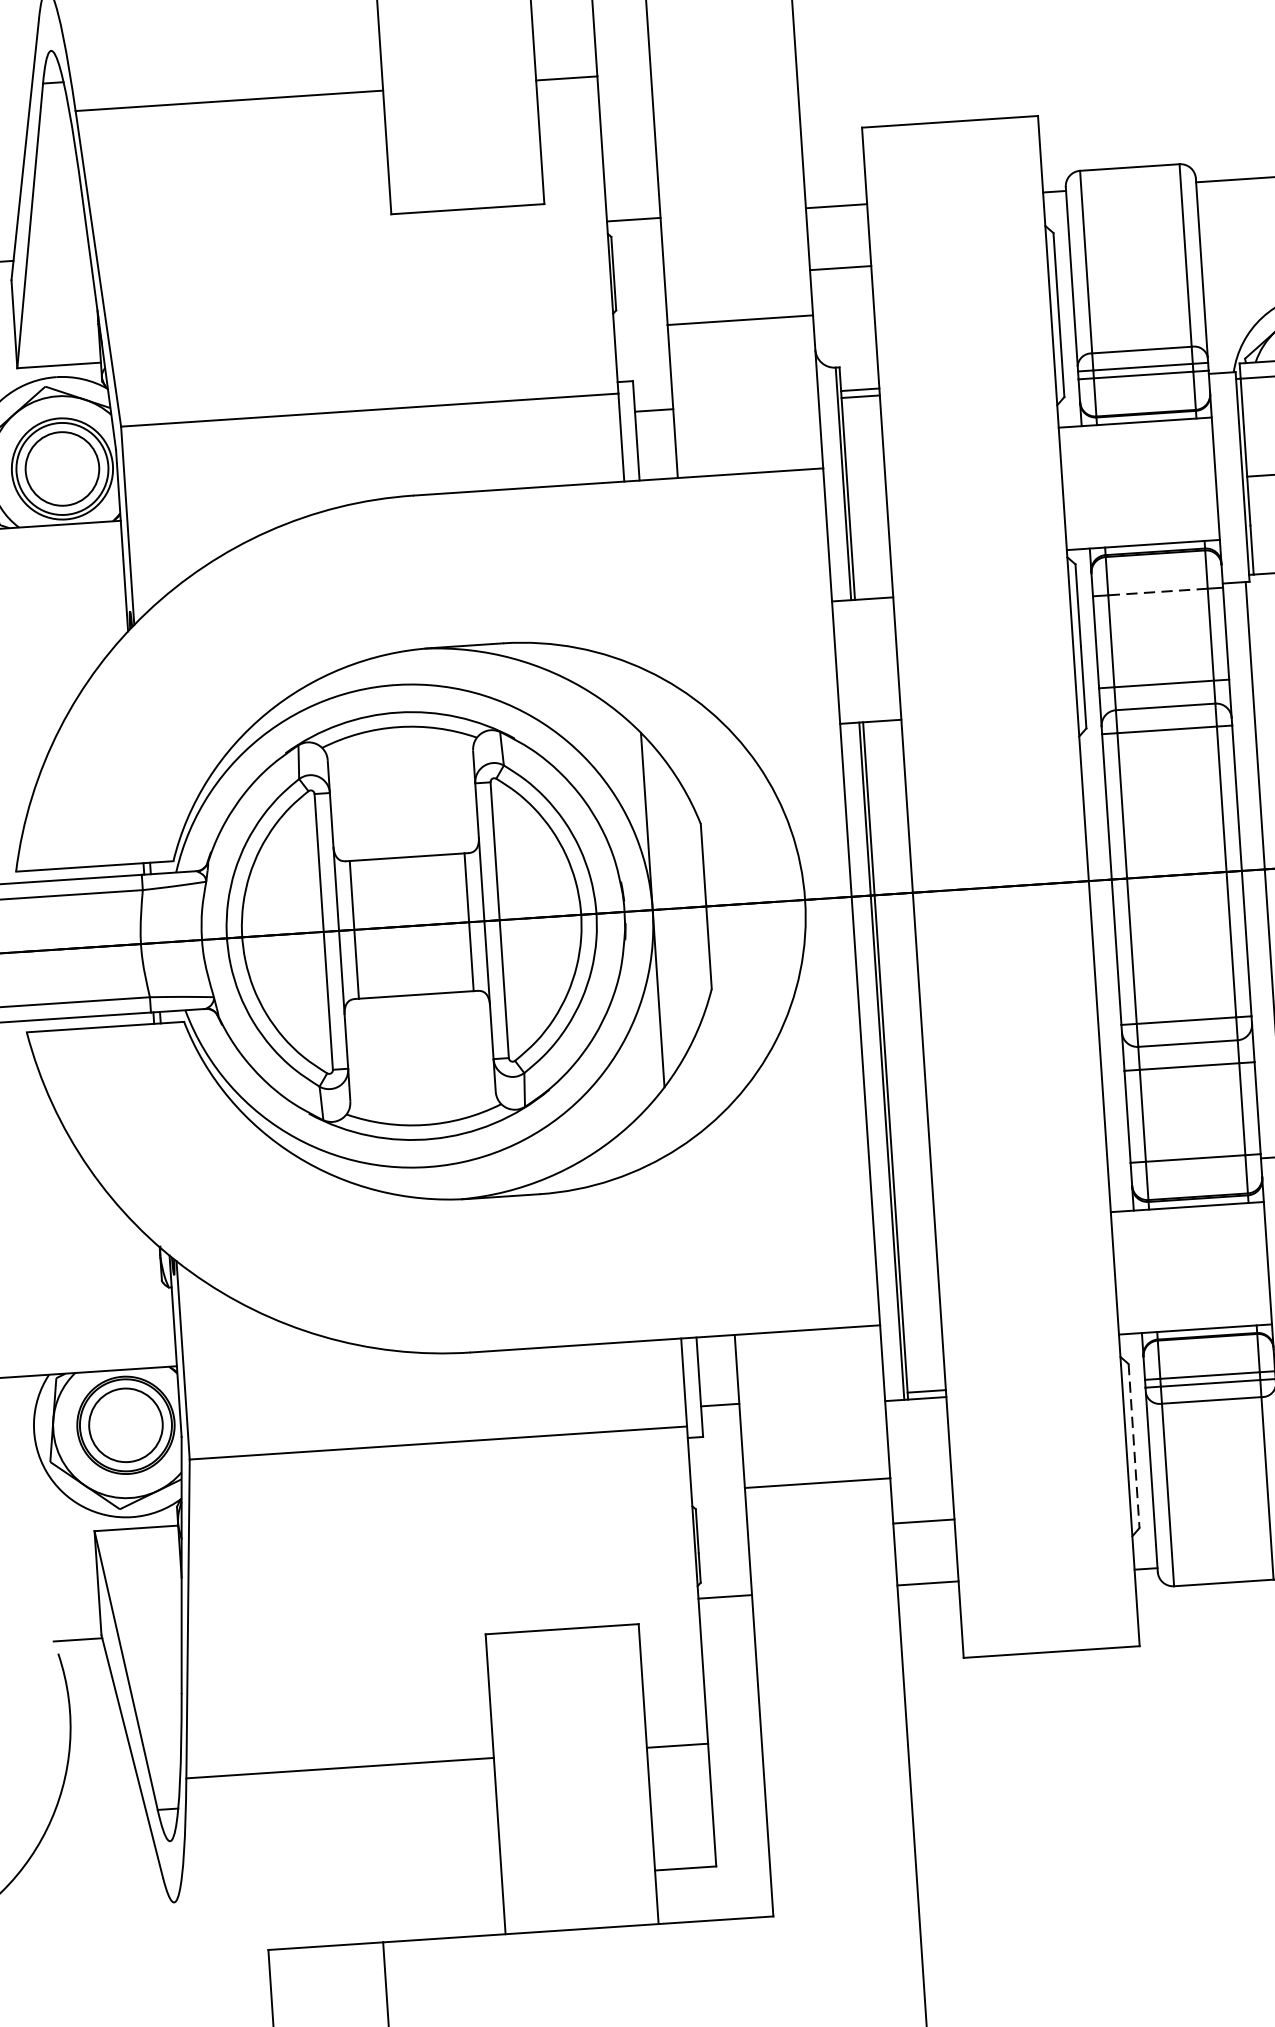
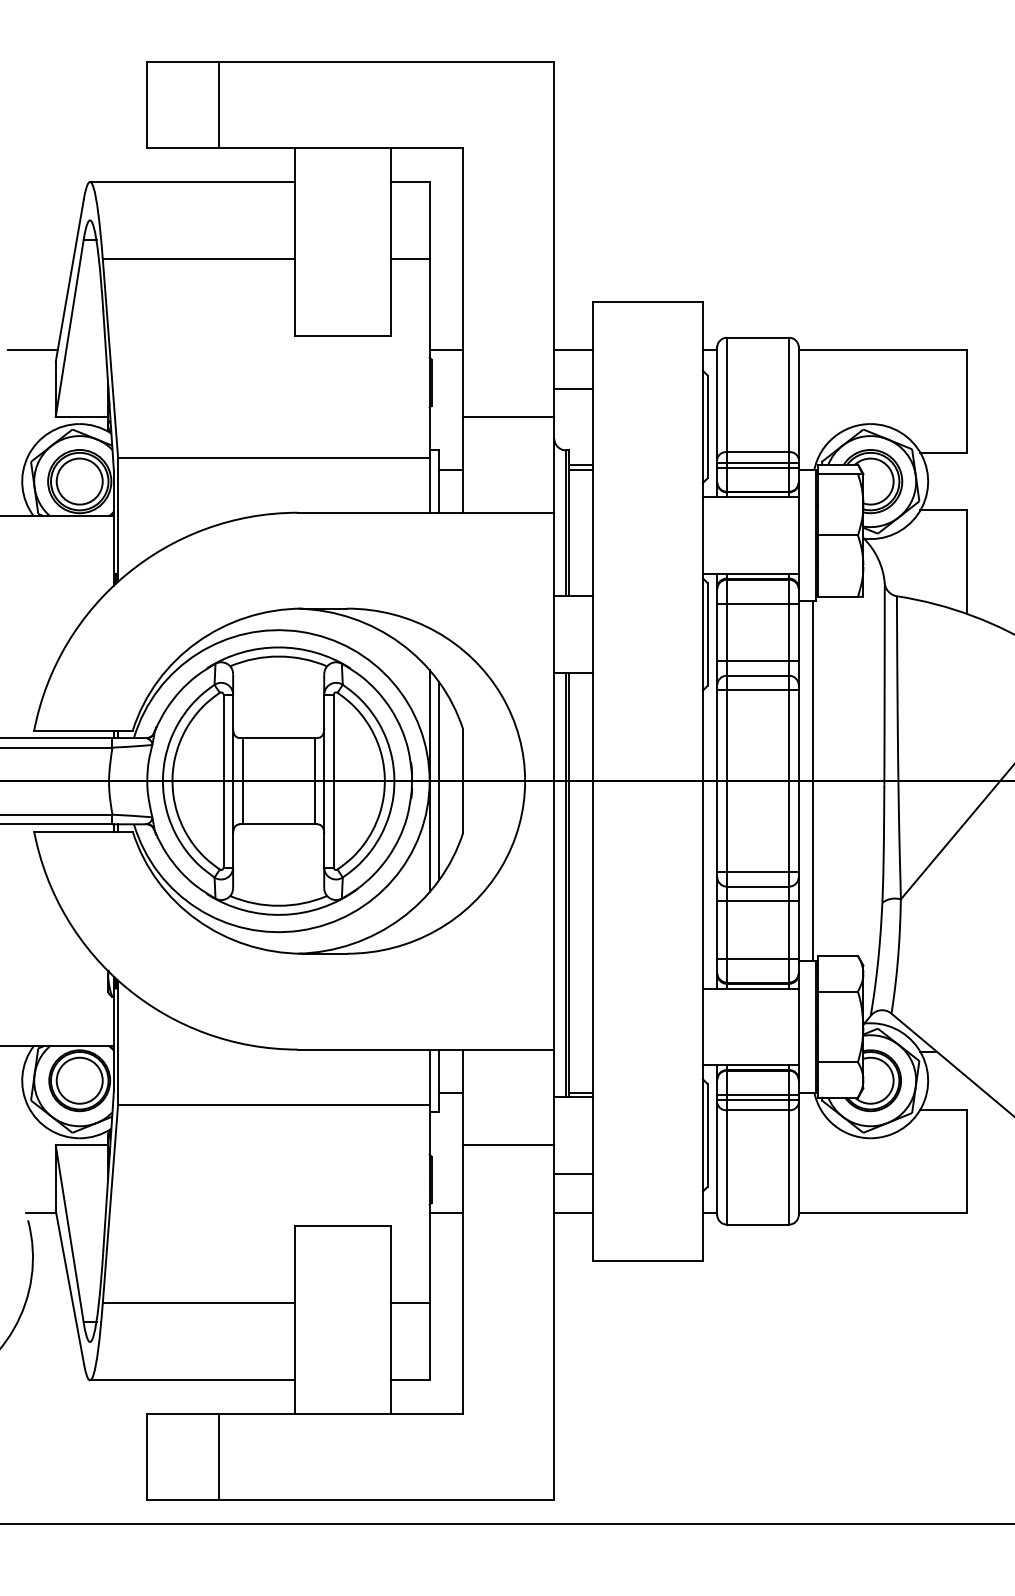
line: (1157, 591) -> (757, 603), dashed -> solid
line: (668, 909) -> (439, 781), added
line: (1133, 1446) -> (707, 1135), dashed -> solid
line: (337, 1891) -> (192, 1380), added

